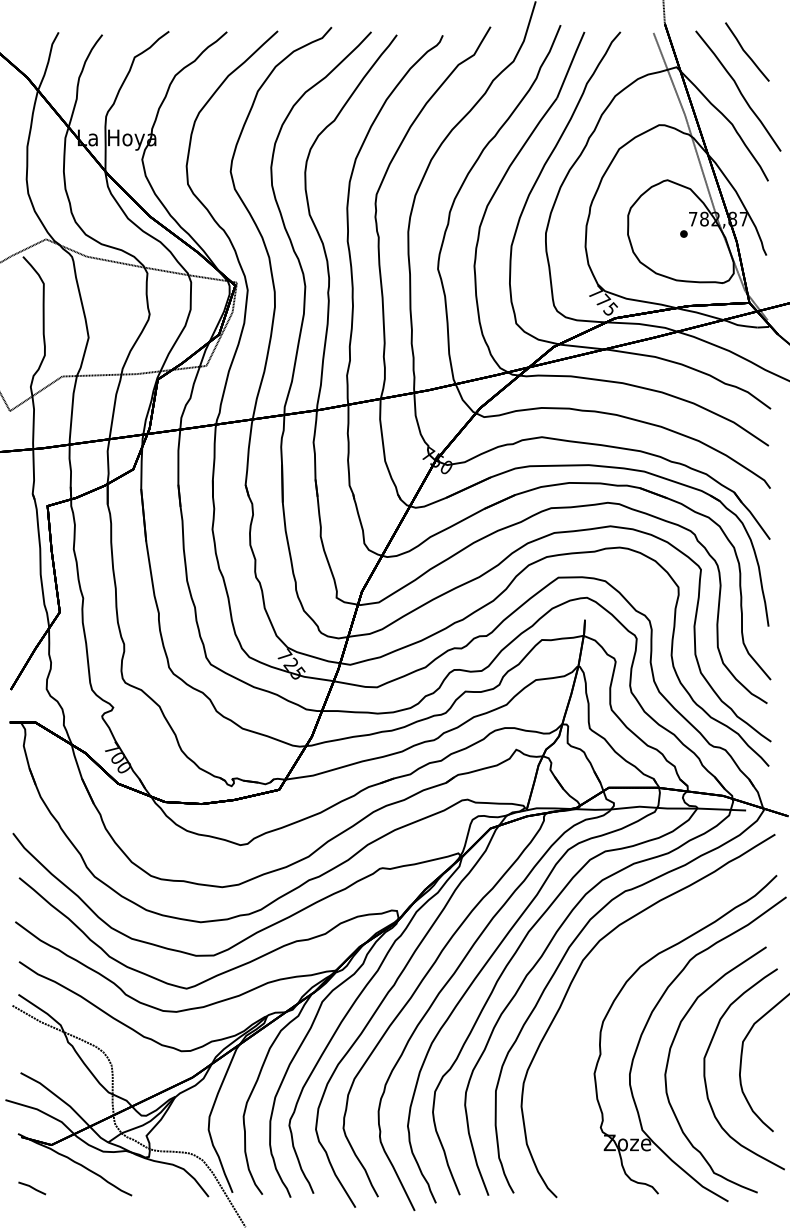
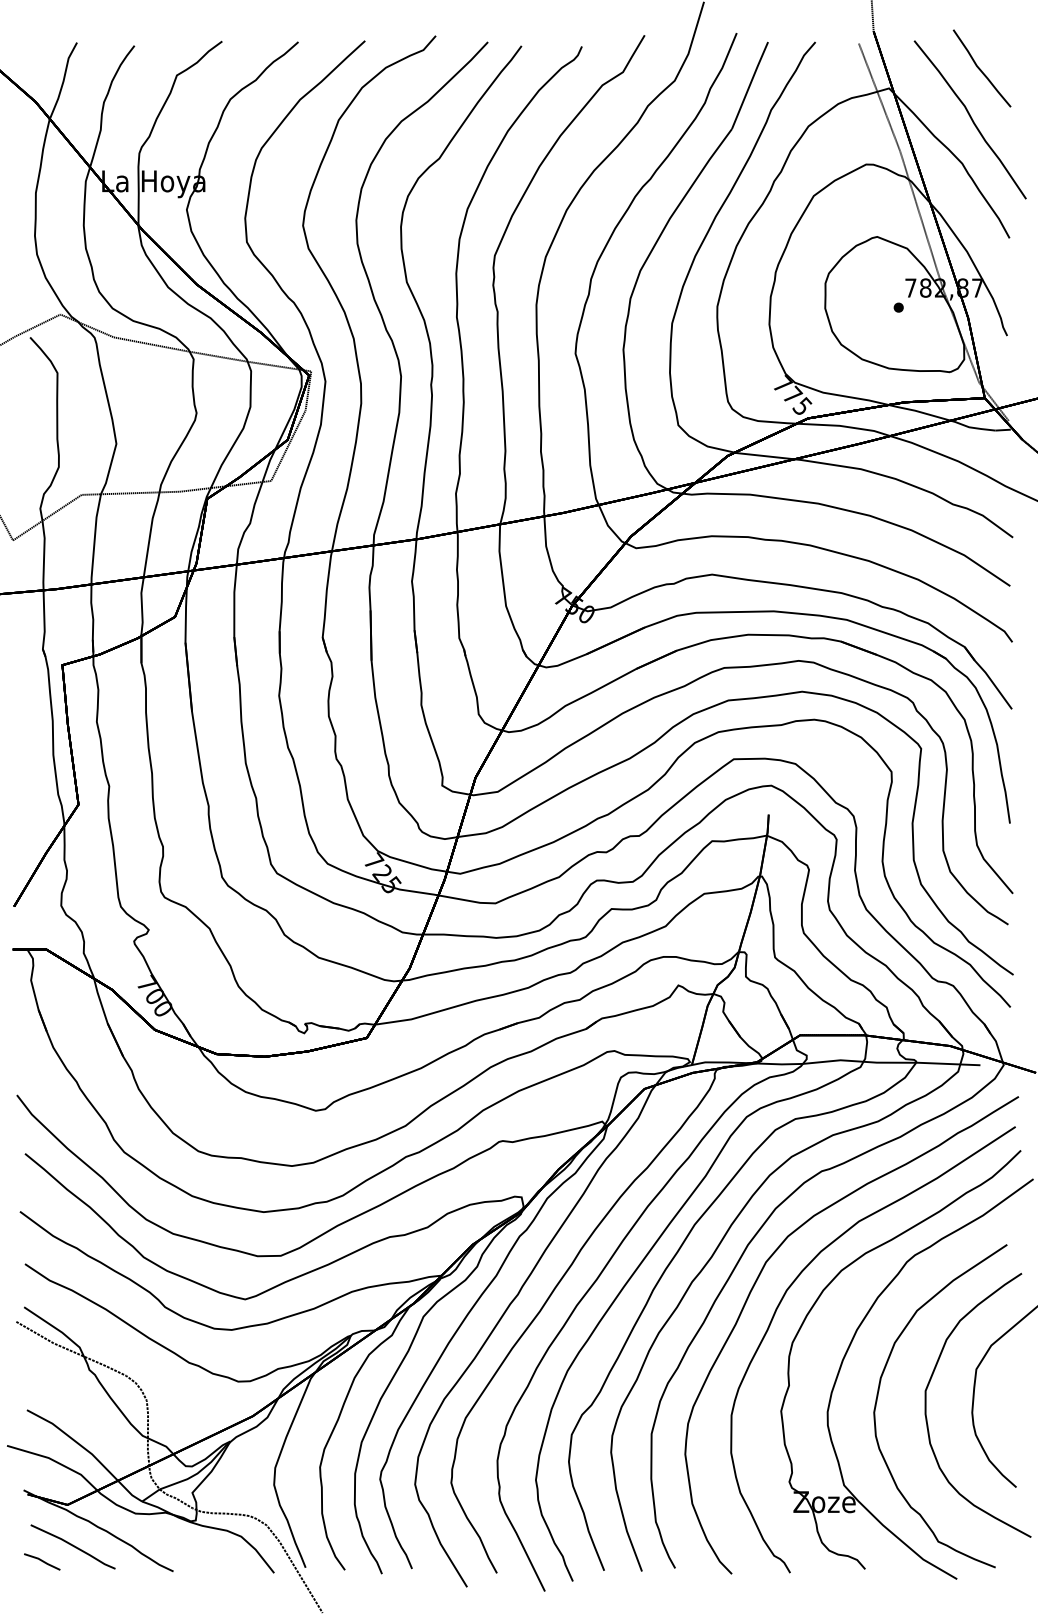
curve: (597, 985) -> (785, 1295), added
line: (55, 1176) -> (72, 1546), added

